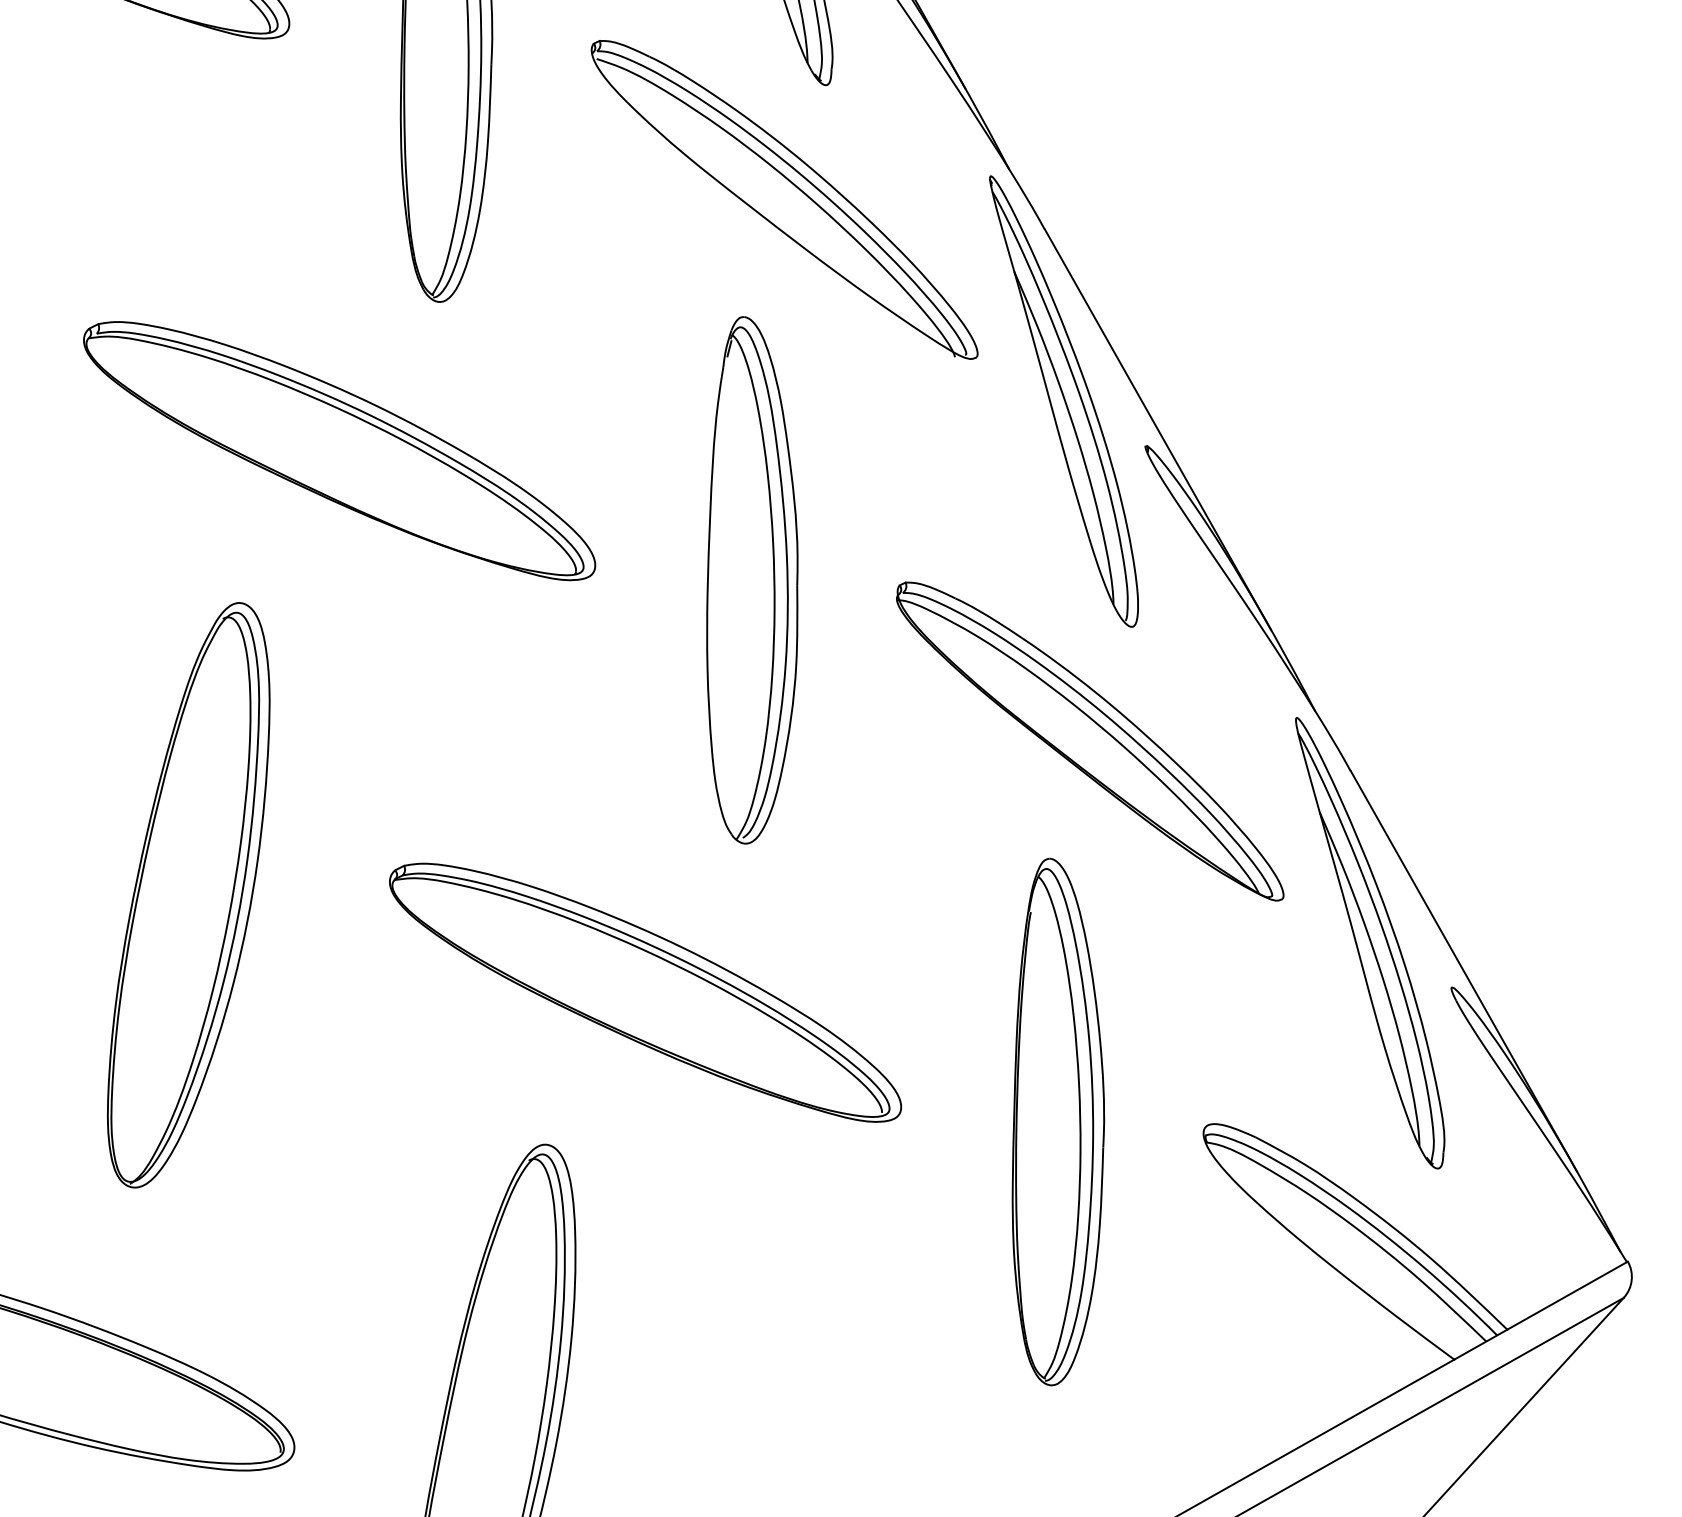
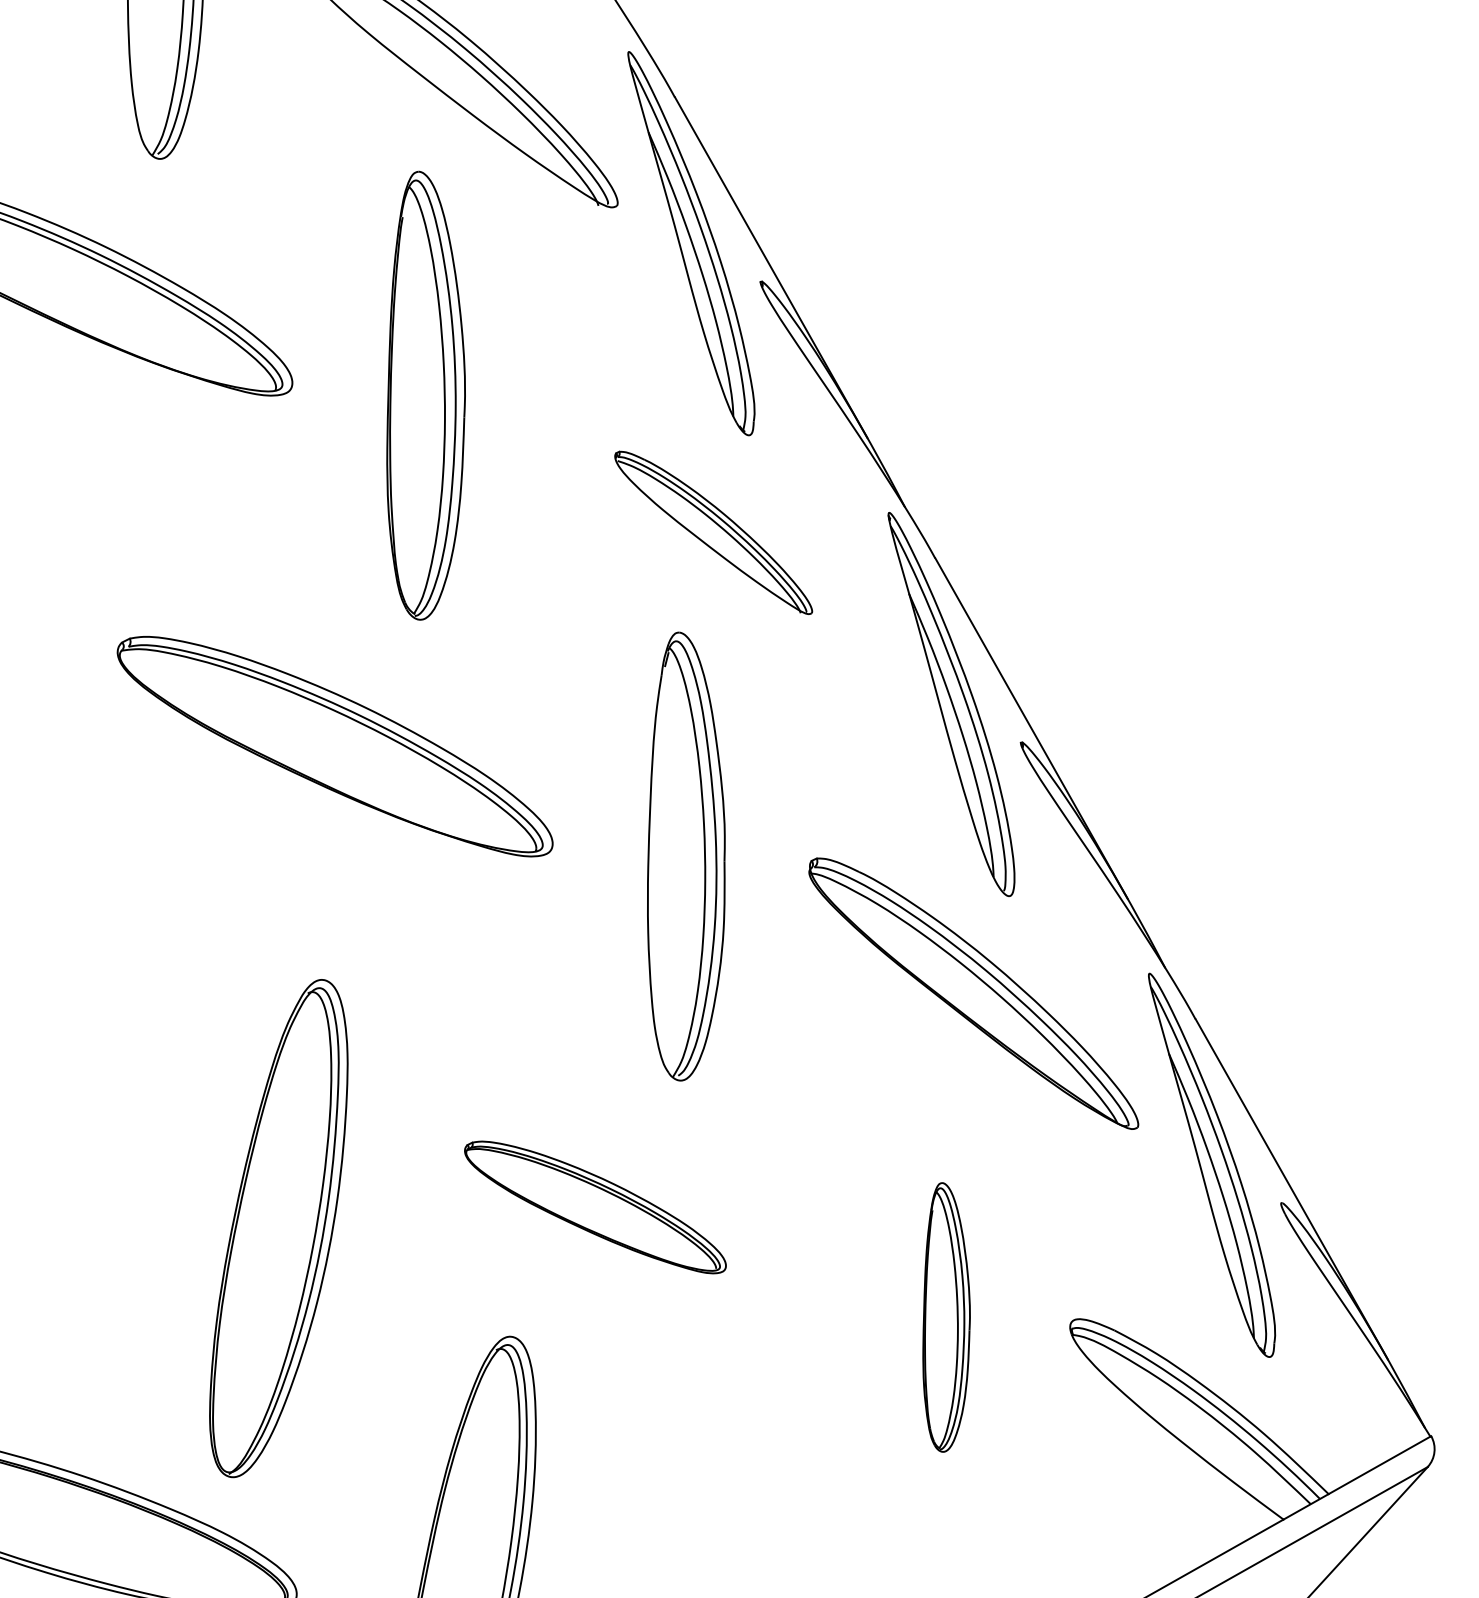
part: (784, 199) -> (713, 532), size x0.6
part: (188, 895) -> (278, 1228), moved
part: (645, 992) -> (595, 1207), size x0.6
part: (1058, 1122) -> (946, 1317), size x0.6

